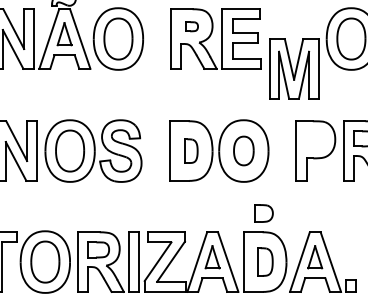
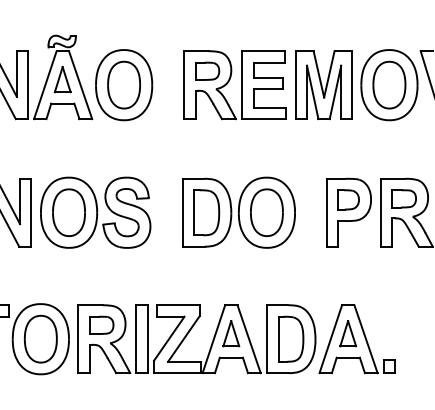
part: (191, 26) -> (207, 70), size x1.67
part: (293, 68) -> (323, 84), moved
part: (190, 150) -> (206, 212), size x1.67
part: (243, 150) -> (266, 212), size x1.43
part: (263, 213) -> (348, 199), moved
part: (265, 261) -> (291, 338), size x1.43

